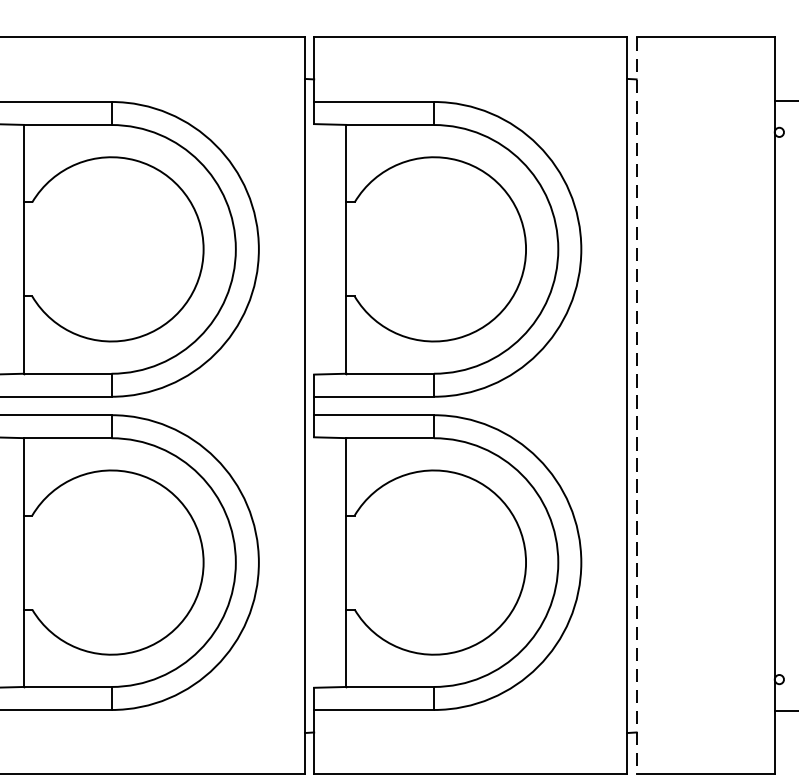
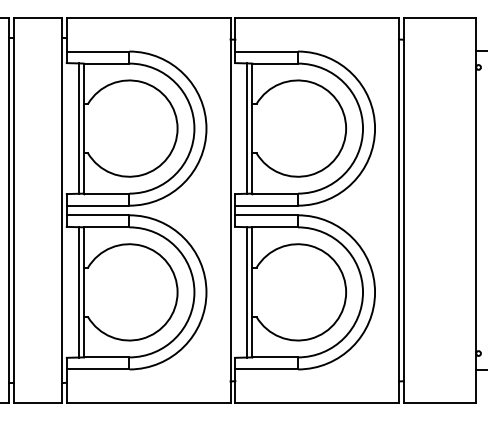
line: (14, 249) -> (78, 128), added
line: (337, 249) -> (247, 128), added
line: (635, 405) -> (403, 210), dashed -> solid
line: (14, 562) -> (78, 292), added
line: (337, 562) -> (247, 292), added

